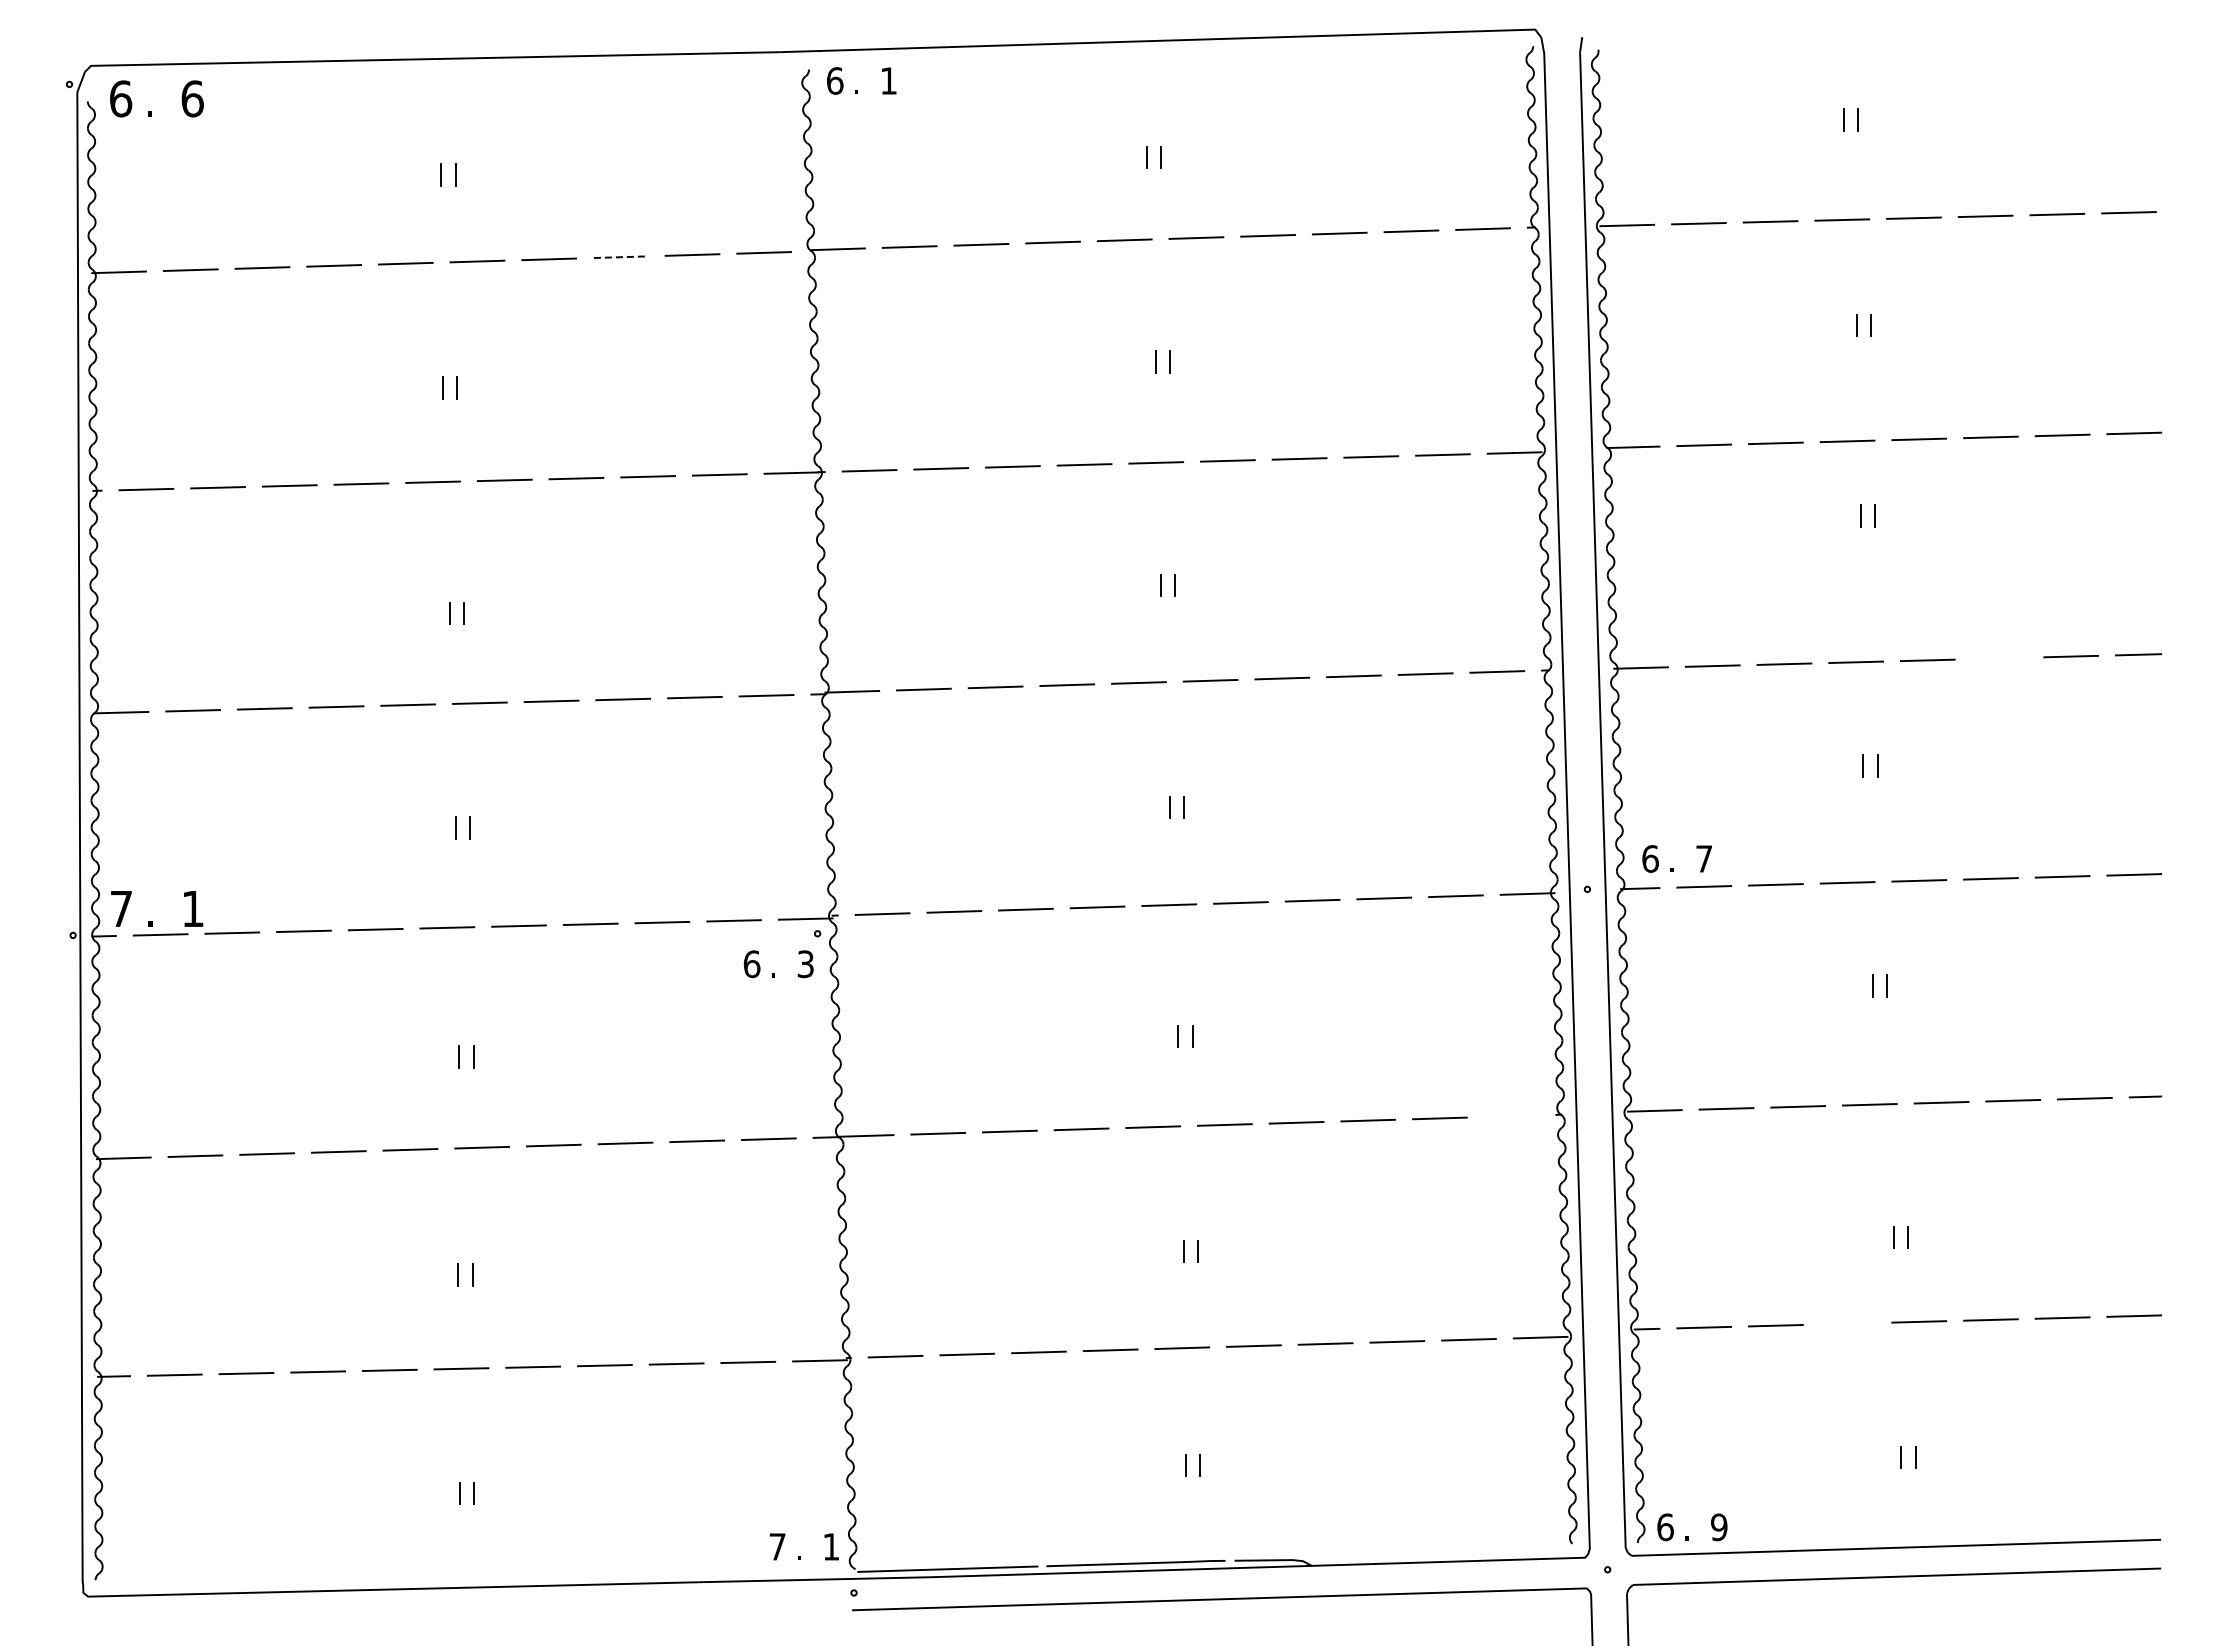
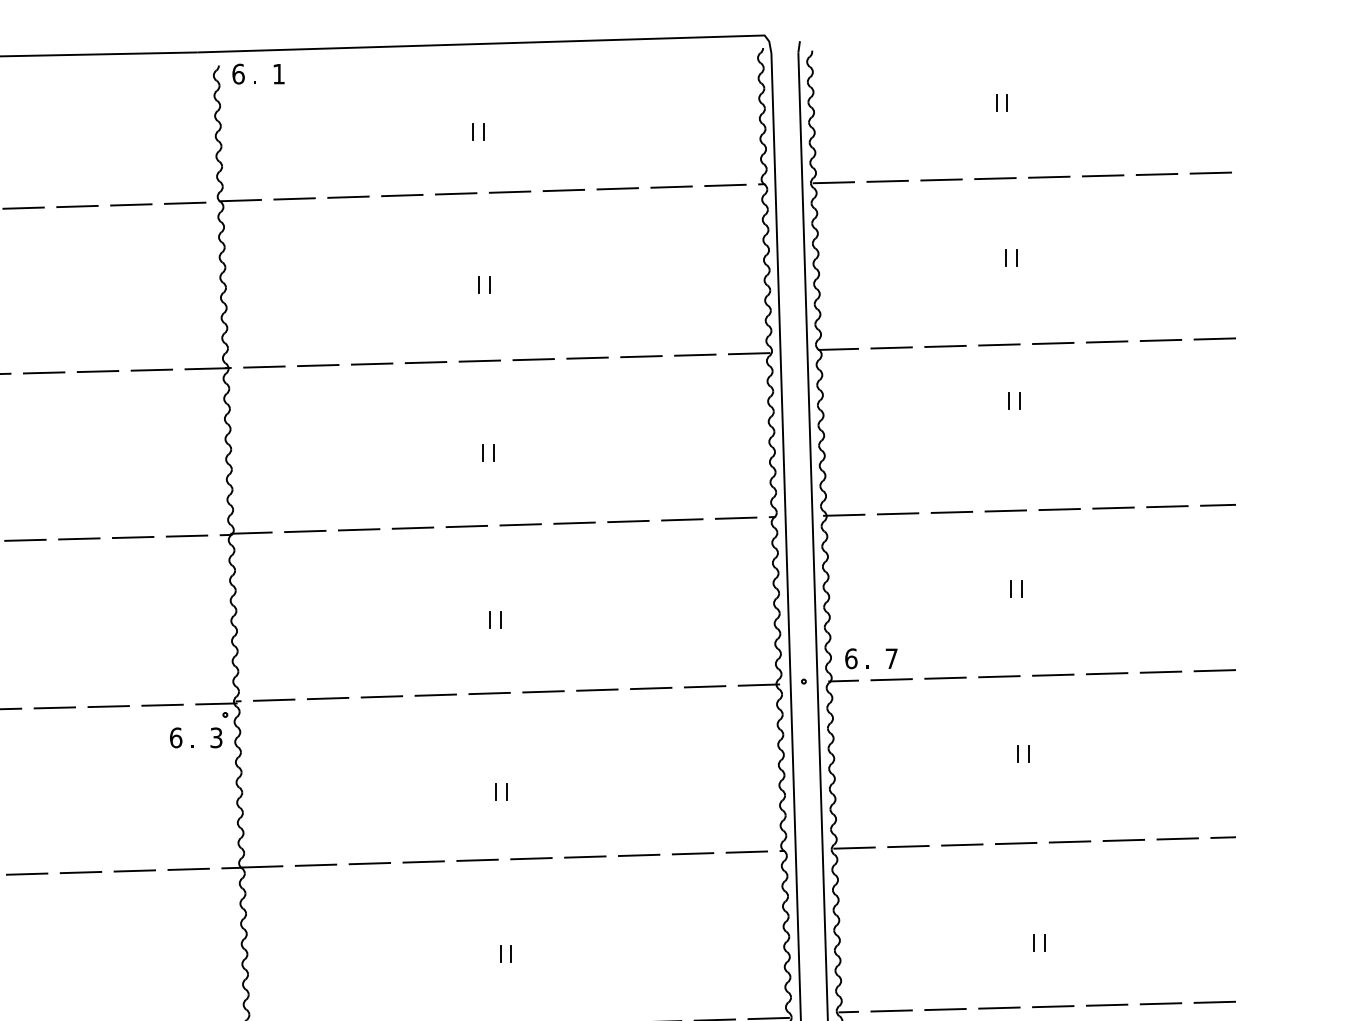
line: (620, 257) -> (77, 206), dashed -> solid
line: (1999, 658) -> (1113, 508), added
line: (1511, 1116) -> (746, 852), added
line: (1847, 1323) -> (999, 1007), added

